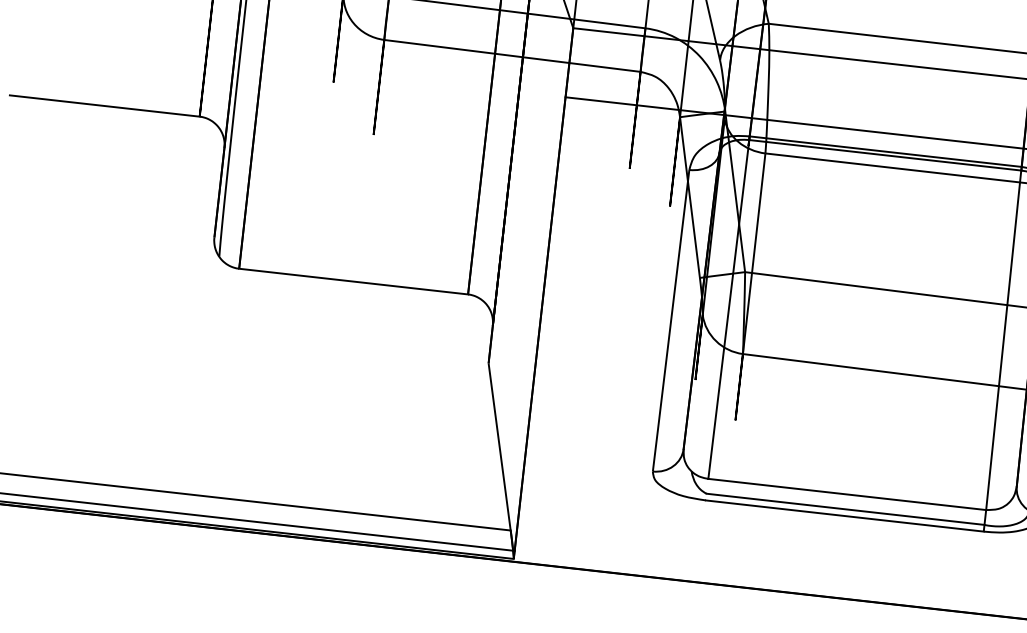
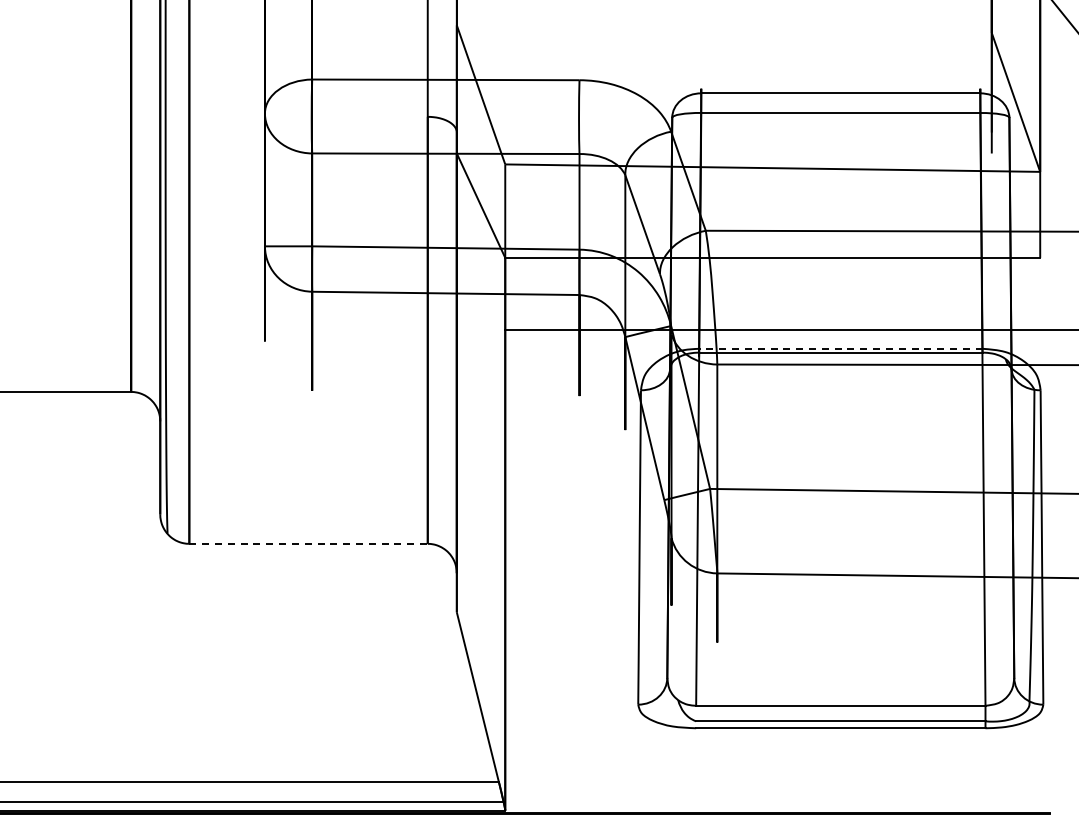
line: (885, 151) -> (840, 348), solid -> dashed
line: (354, 281) -> (309, 543), solid -> dashed

